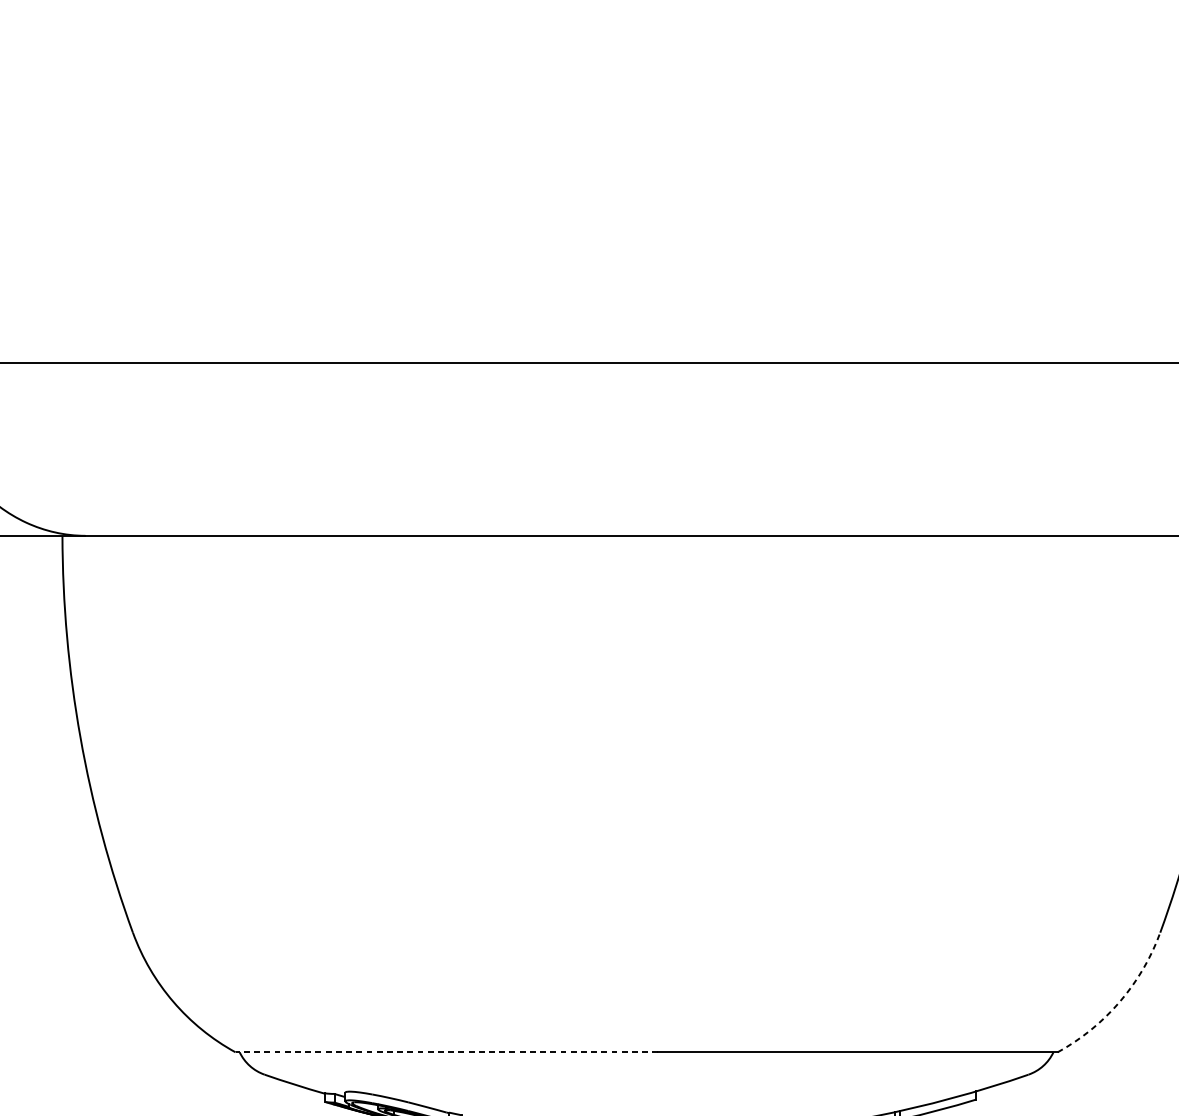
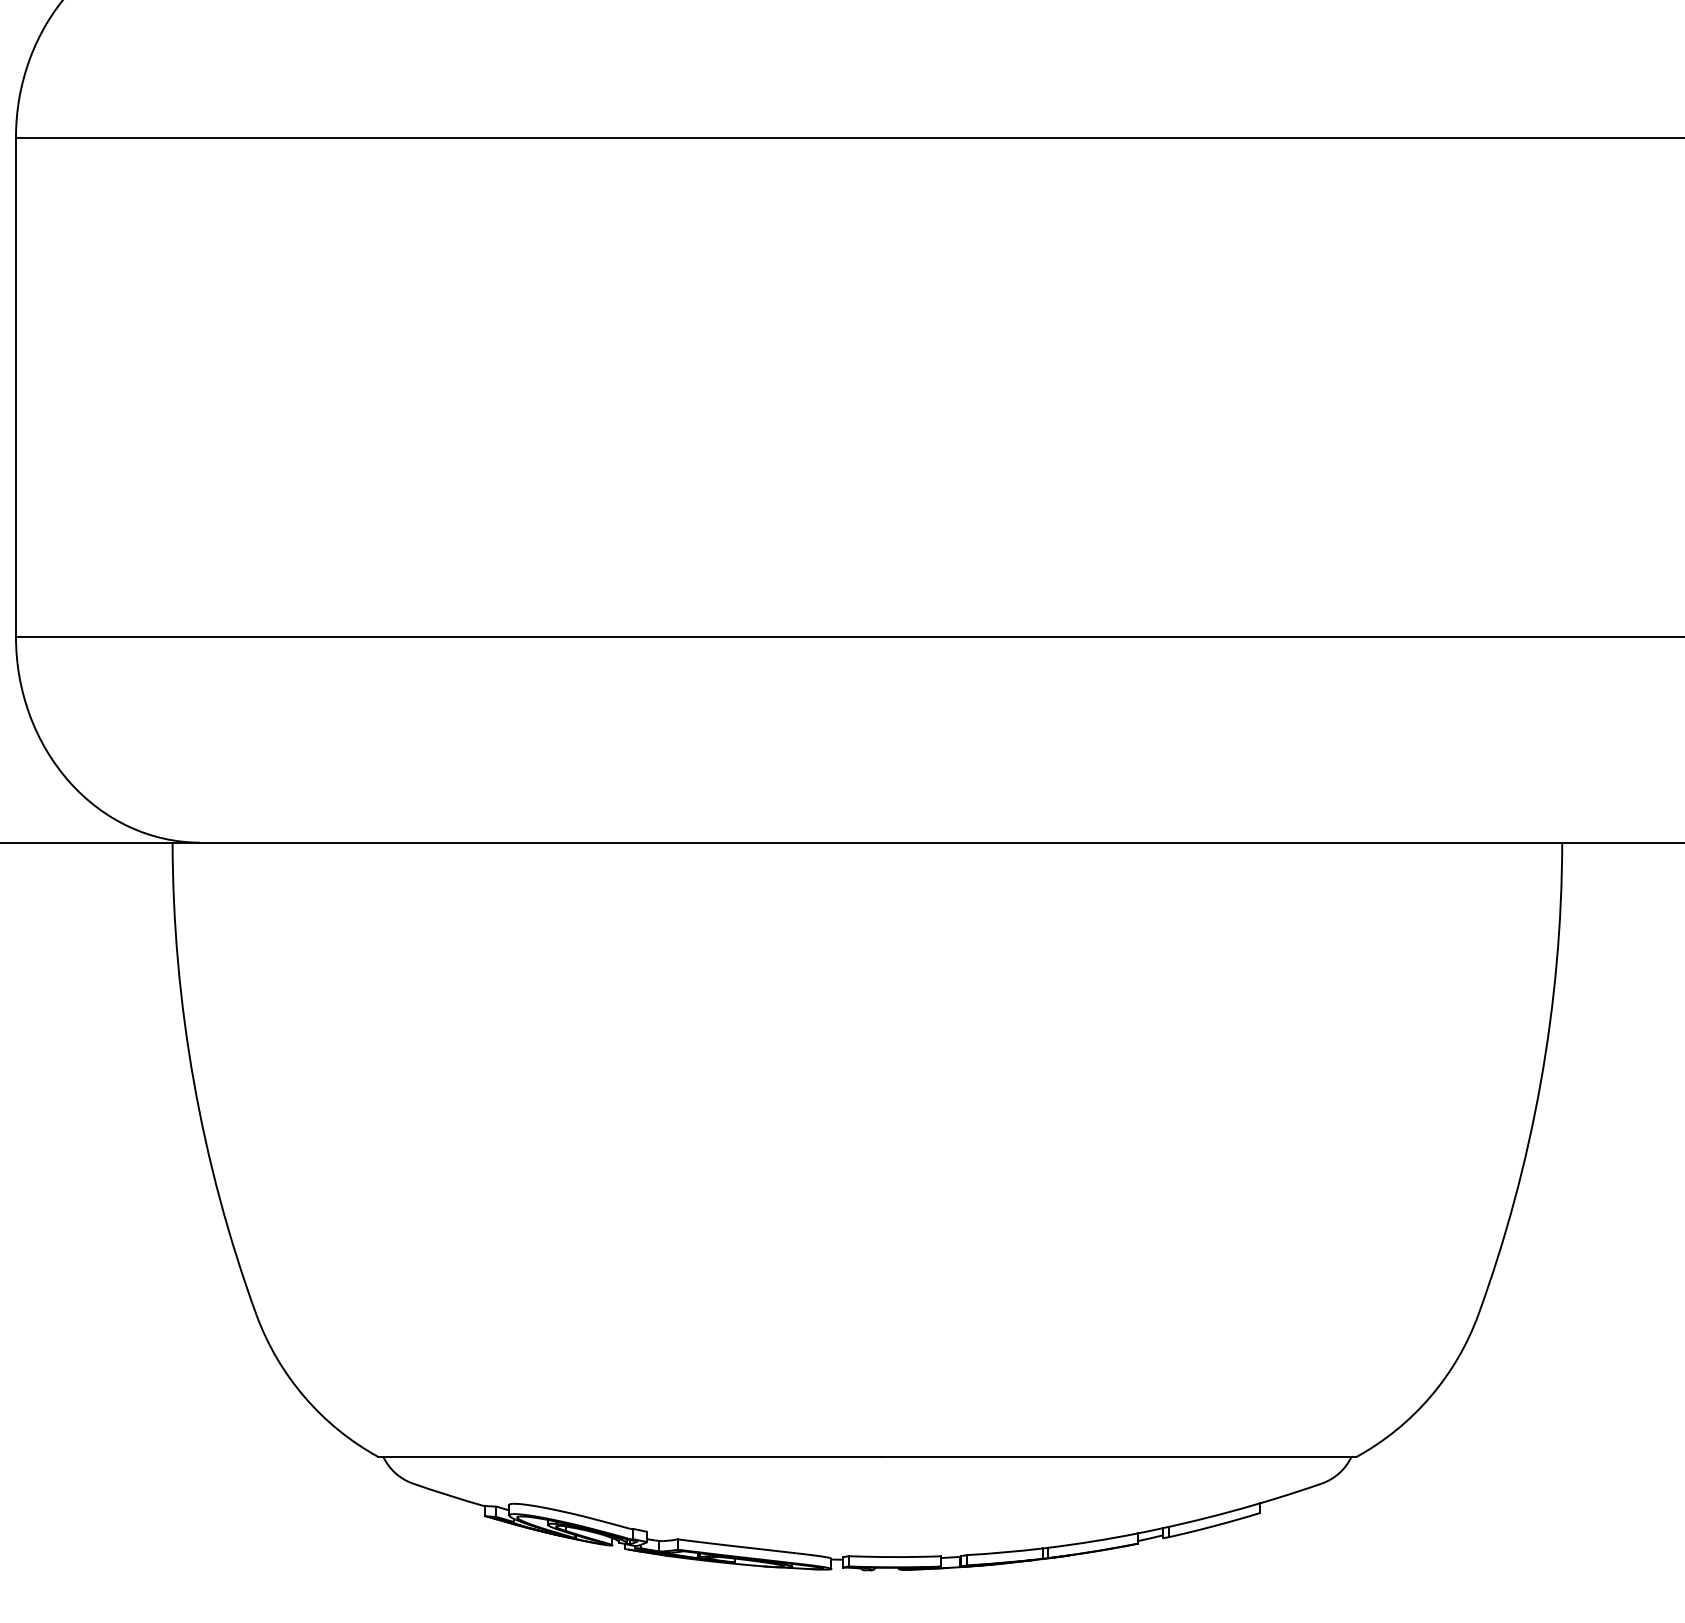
arc: (1119, 1001) -> (1430, 1396), dashed -> solid
line: (446, 1052) -> (629, 1457), dashed -> solid

